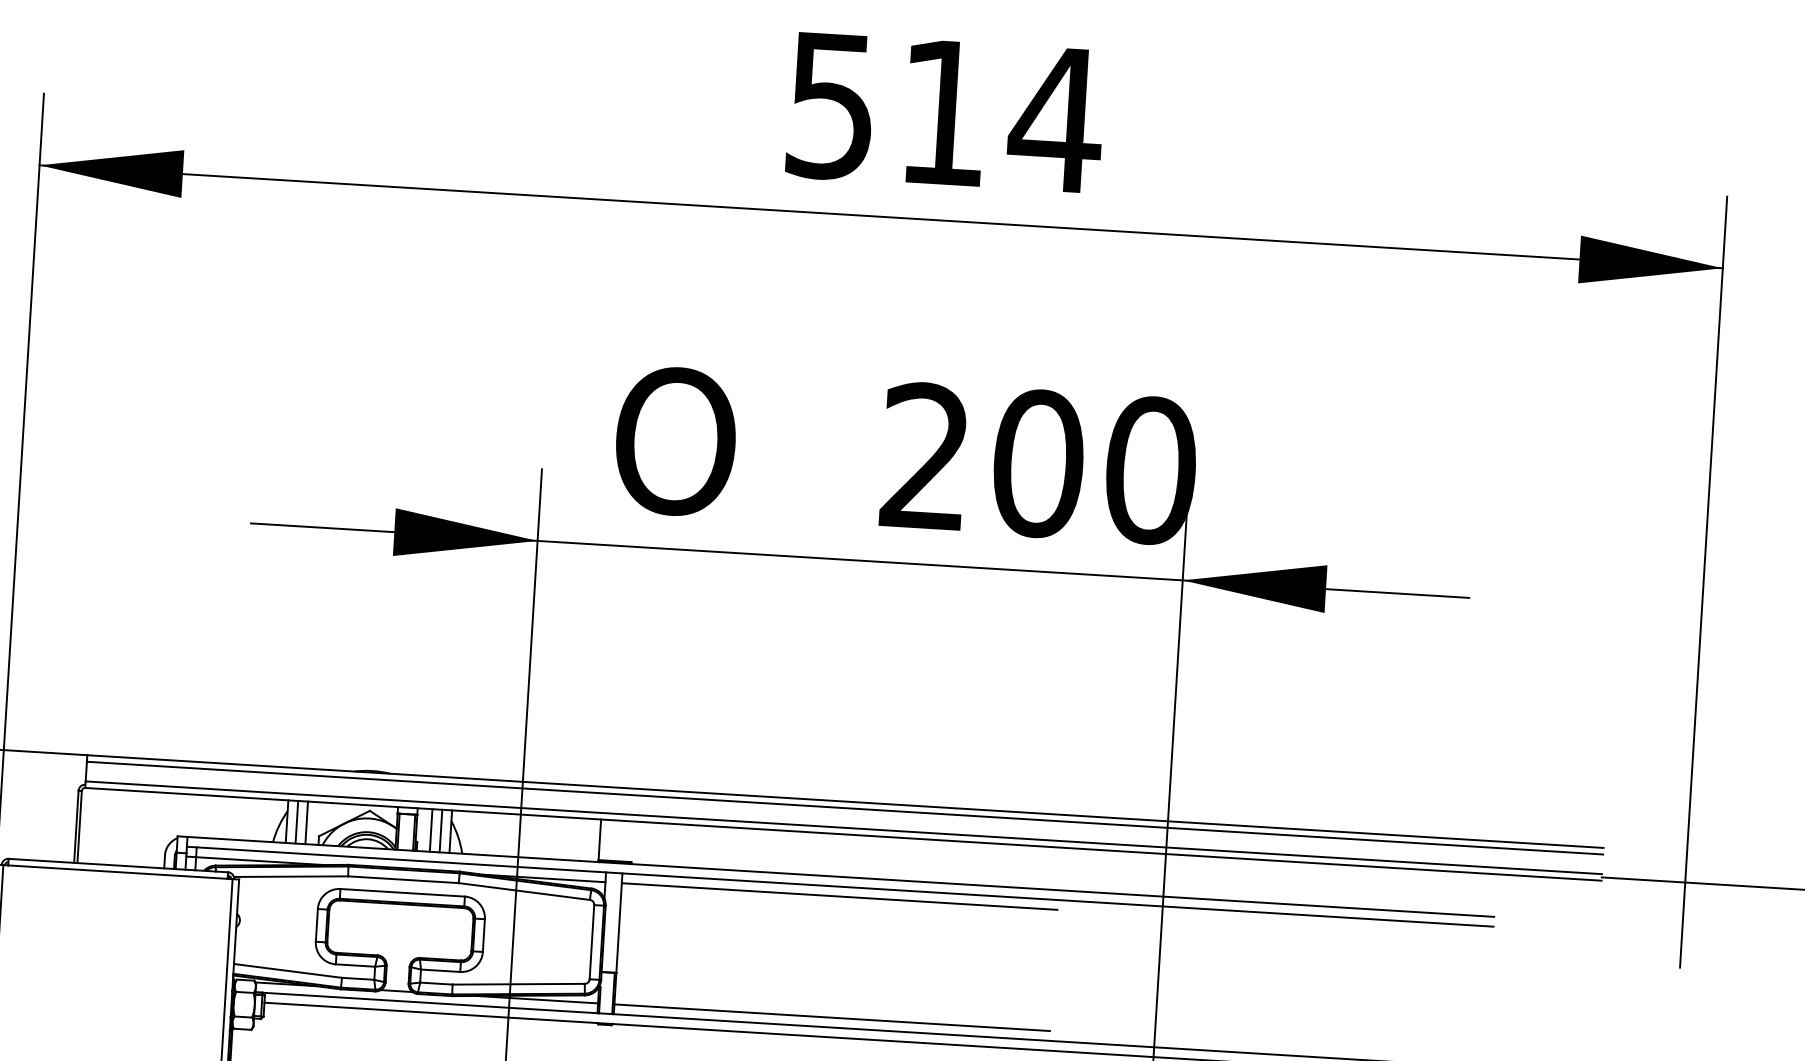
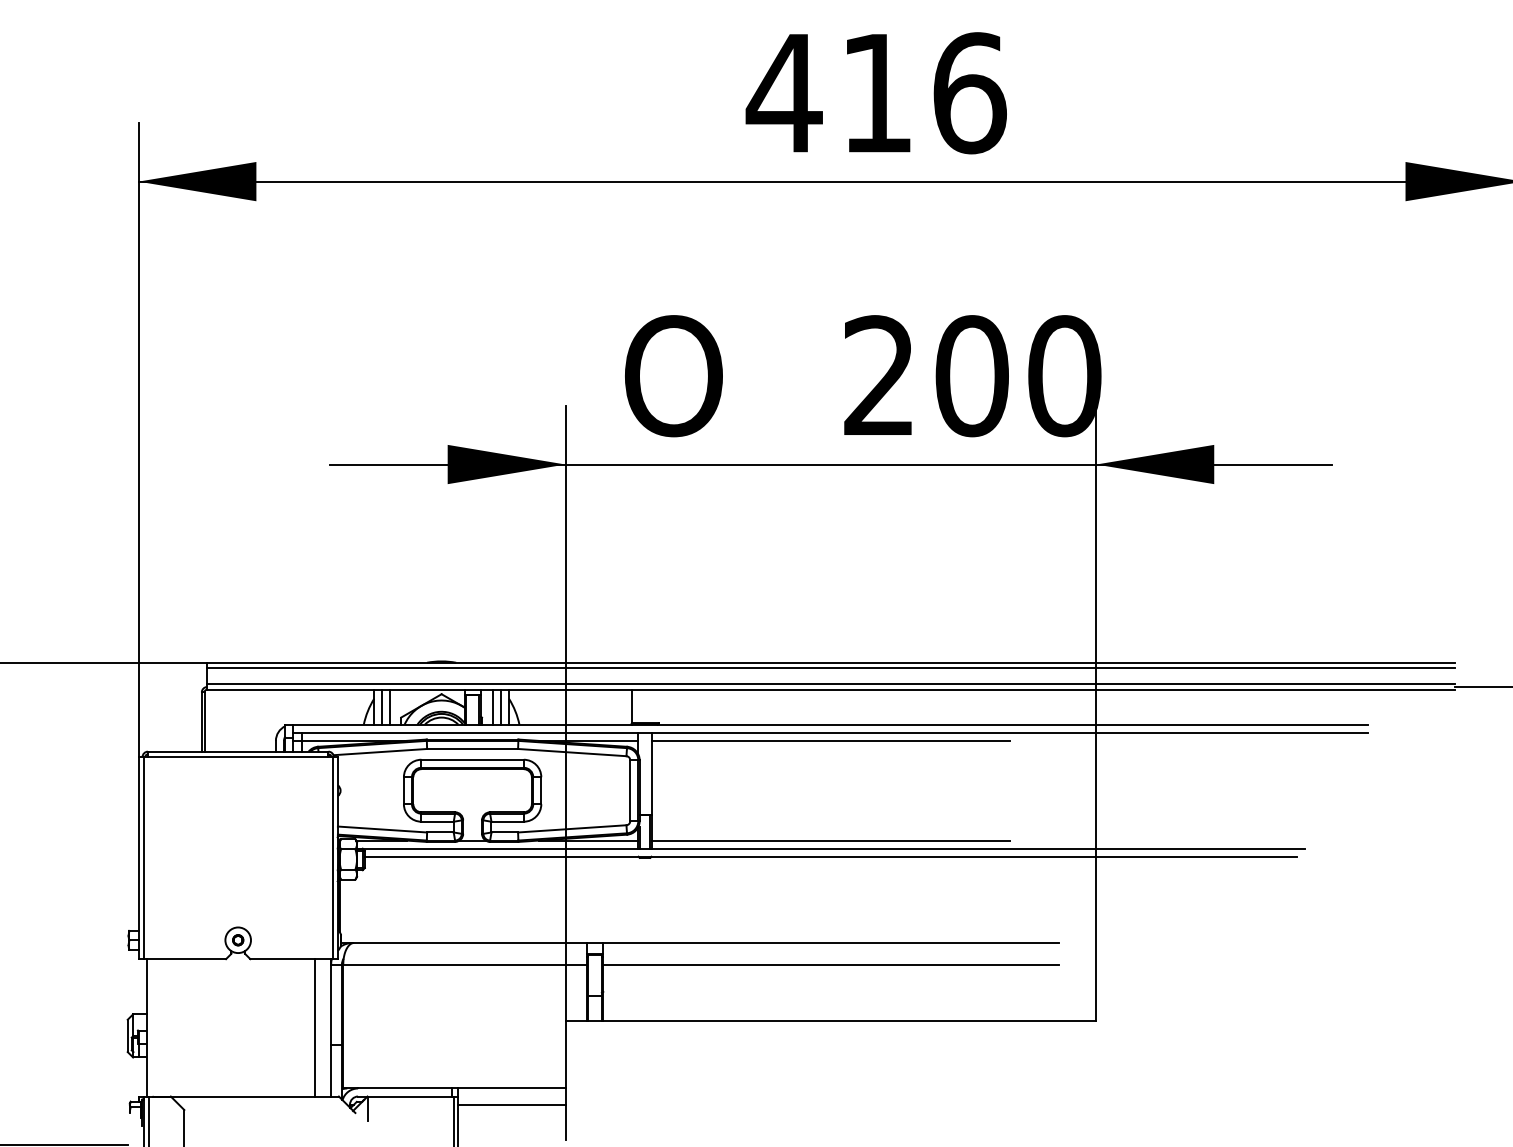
text: (943, 113) -> (876, 93), 514 -> 416

